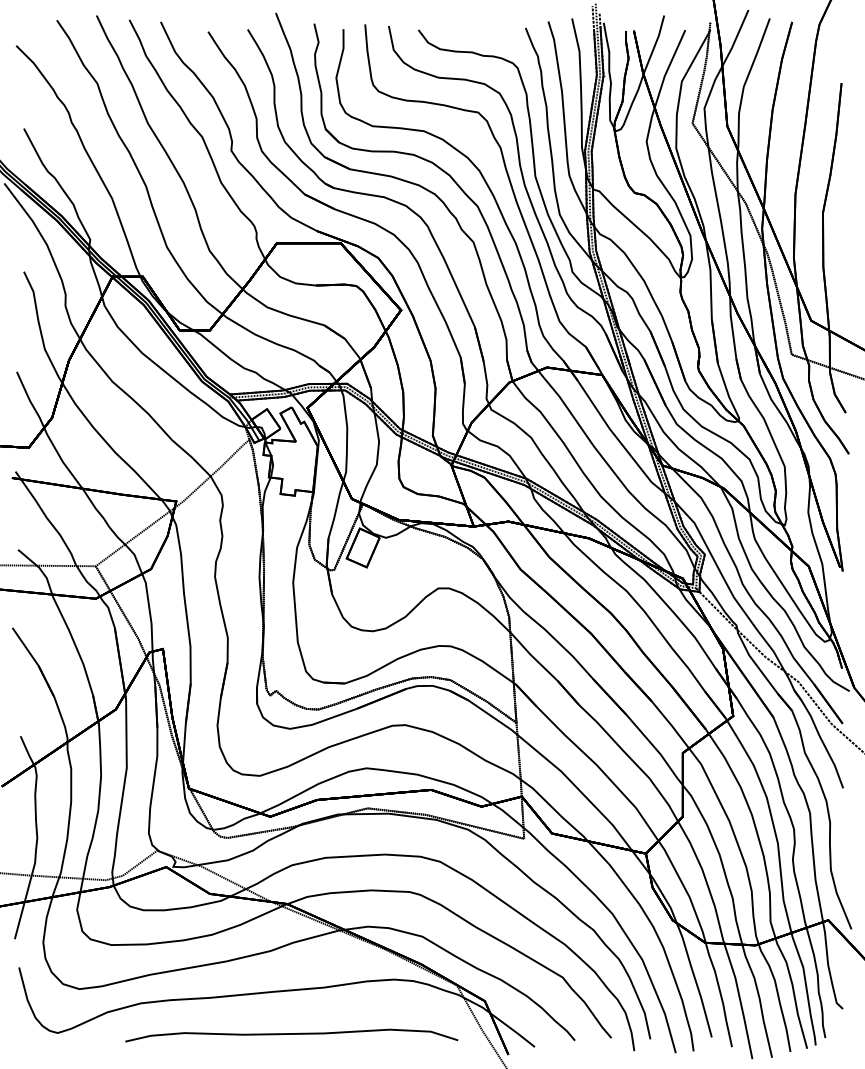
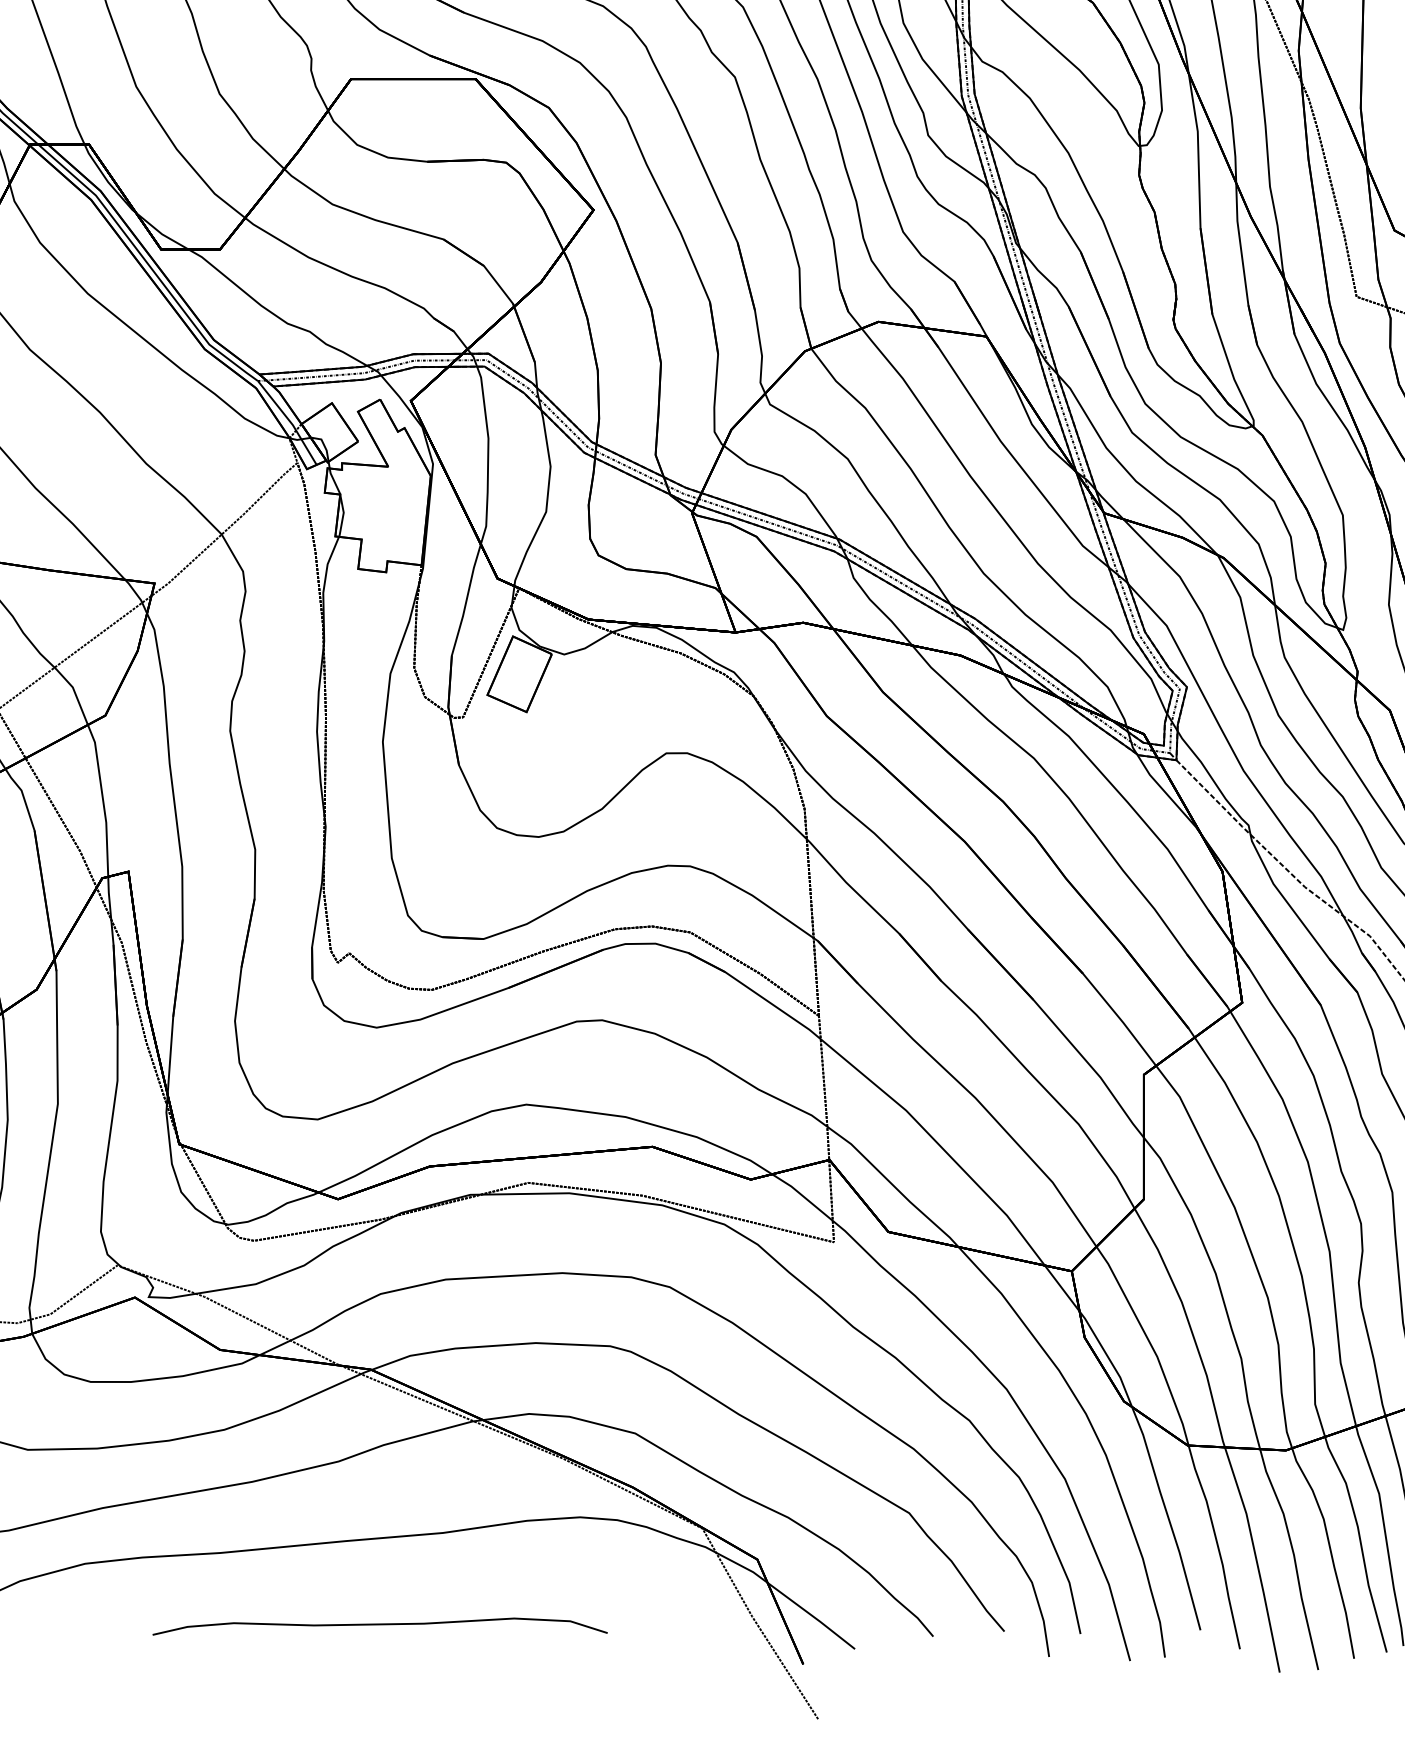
part: (291, 1035) -> (379, 1626), size x0.7

